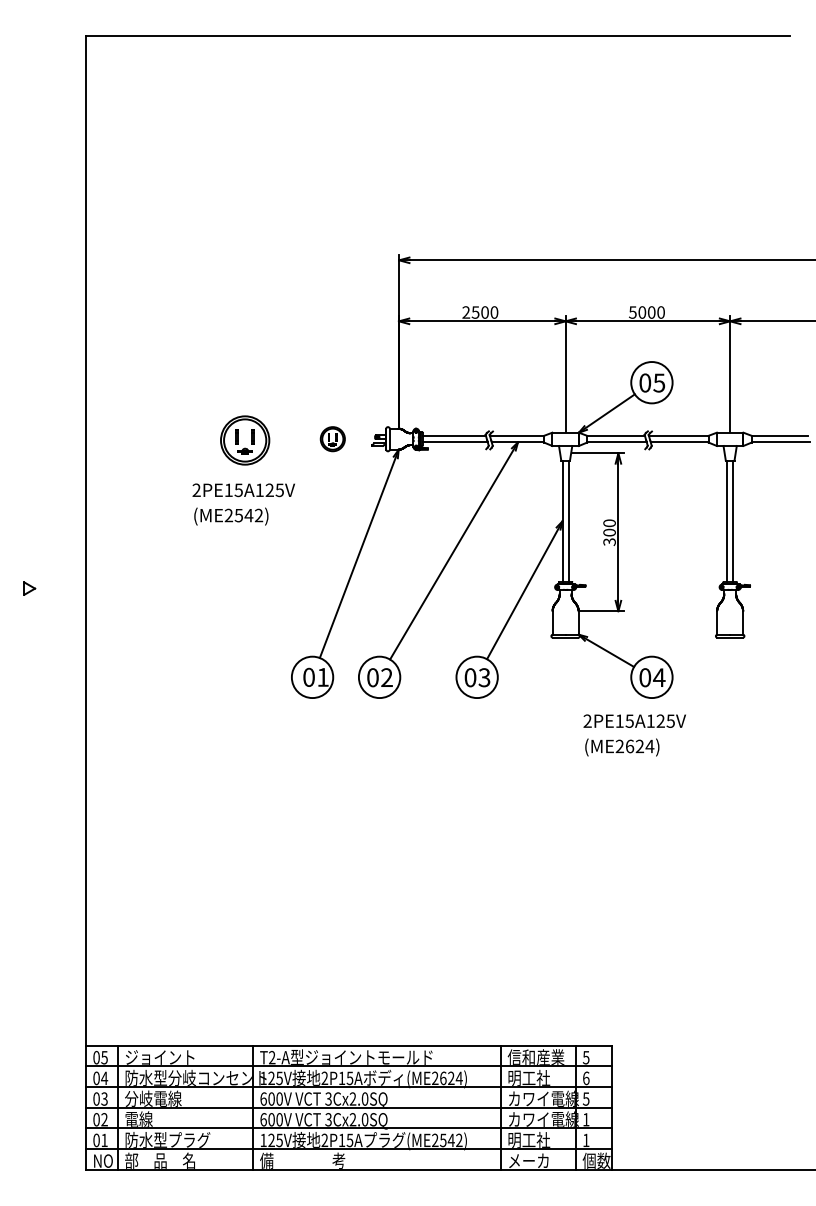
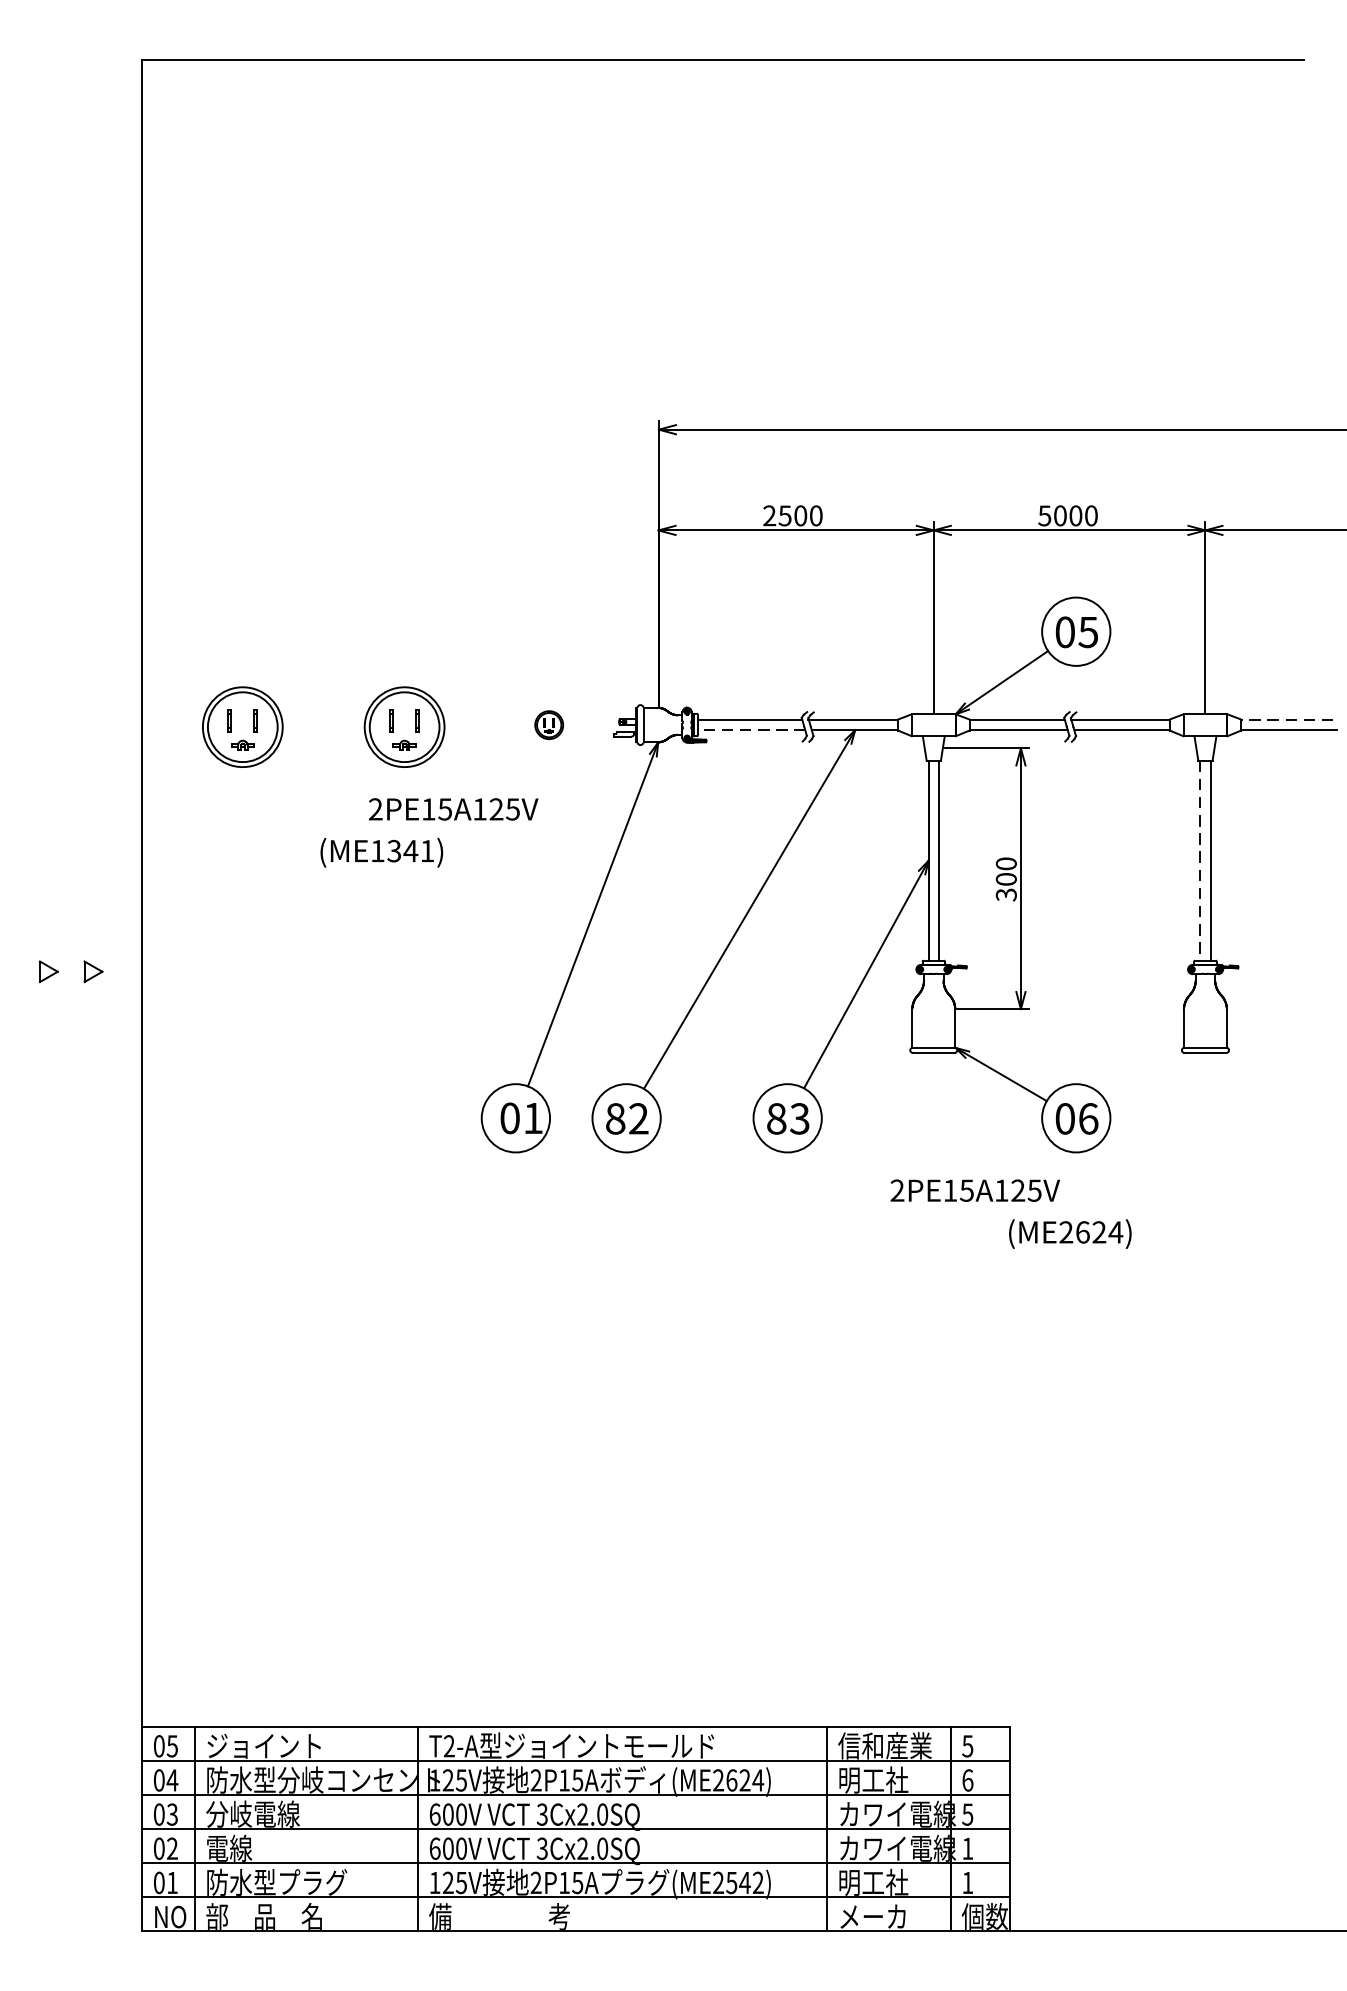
line: (779, 436) -> (1286, 720), solid -> dashed
part: (332, 439) -> (548, 725), size x0.7
part: (147, 440) -> (243, 727), added
line: (455, 442) -> (751, 730), solid -> dashed
text: (243, 490) -> (453, 809), moved
text: (243, 515) -> (401, 851), (ME2542) -> (ME1341)
line: (727, 521) -> (1201, 860), solid -> dashed
part: (56, 588) -> (93, 971), added
text: (372, 677) -> (614, 1118), 02 -> 82
text: (470, 677) -> (776, 1118), 03 -> 83
text: (659, 677) -> (1088, 1118), 04 -> 06
text: (634, 720) -> (974, 1189), moved
text: (622, 747) -> (1070, 1234), moved

